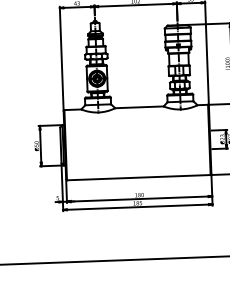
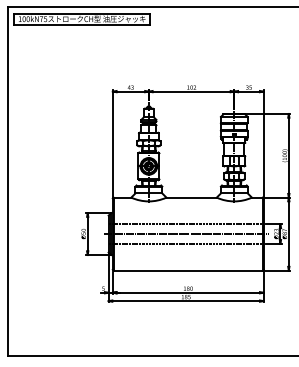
line: (134, 133) -> (185, 224), added
line: (135, 143) -> (186, 234), added
line: (135, 151) -> (185, 243), added

